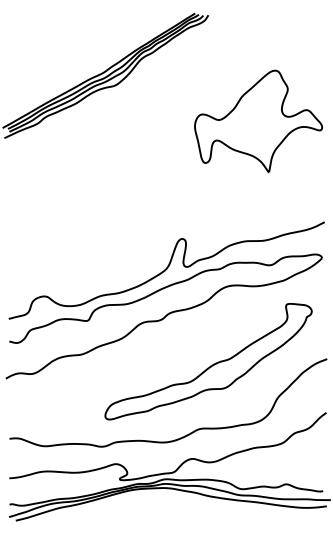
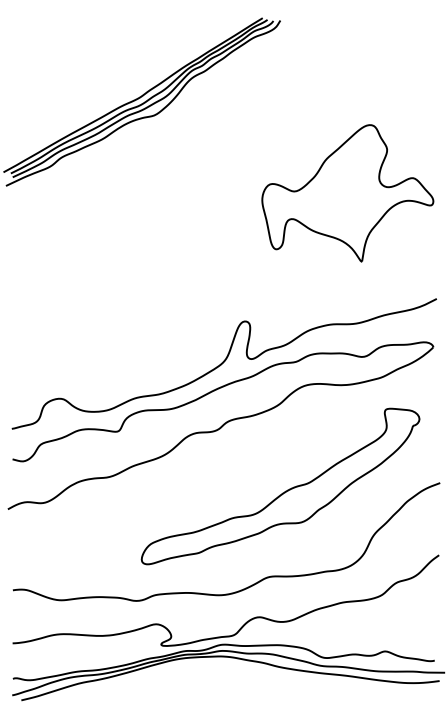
part: (258, 121) -> (347, 193), moved

